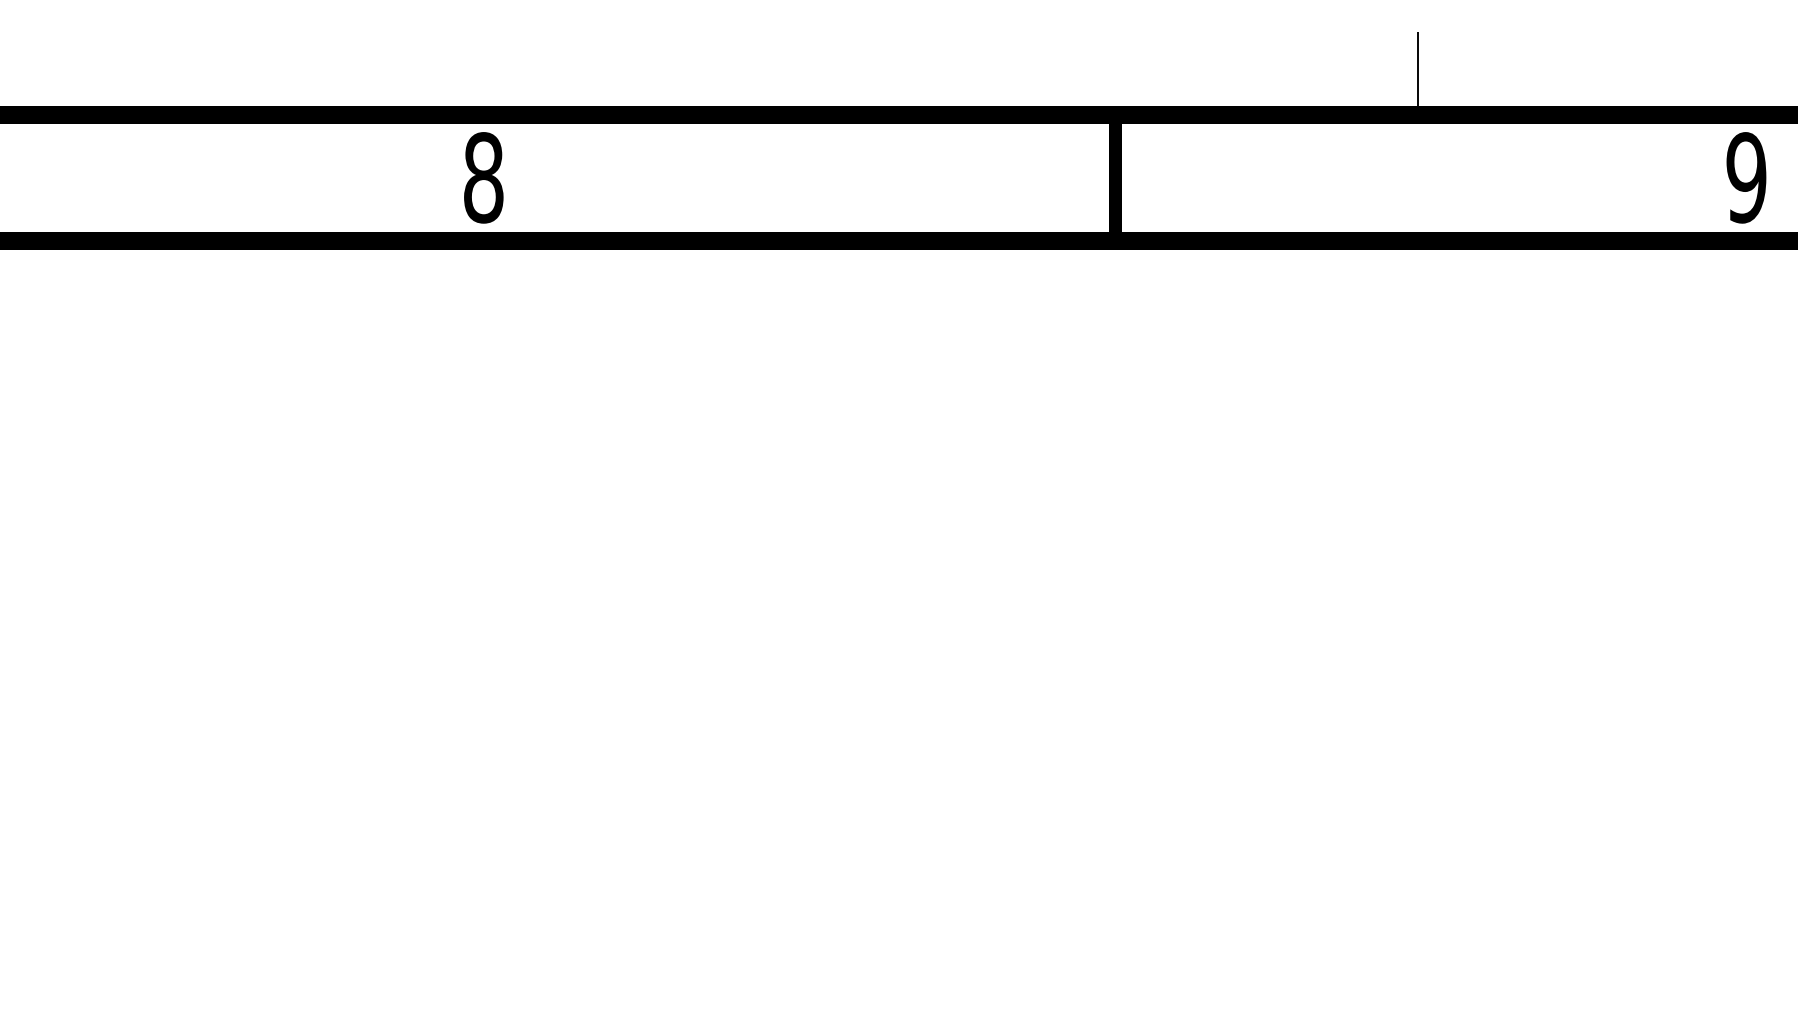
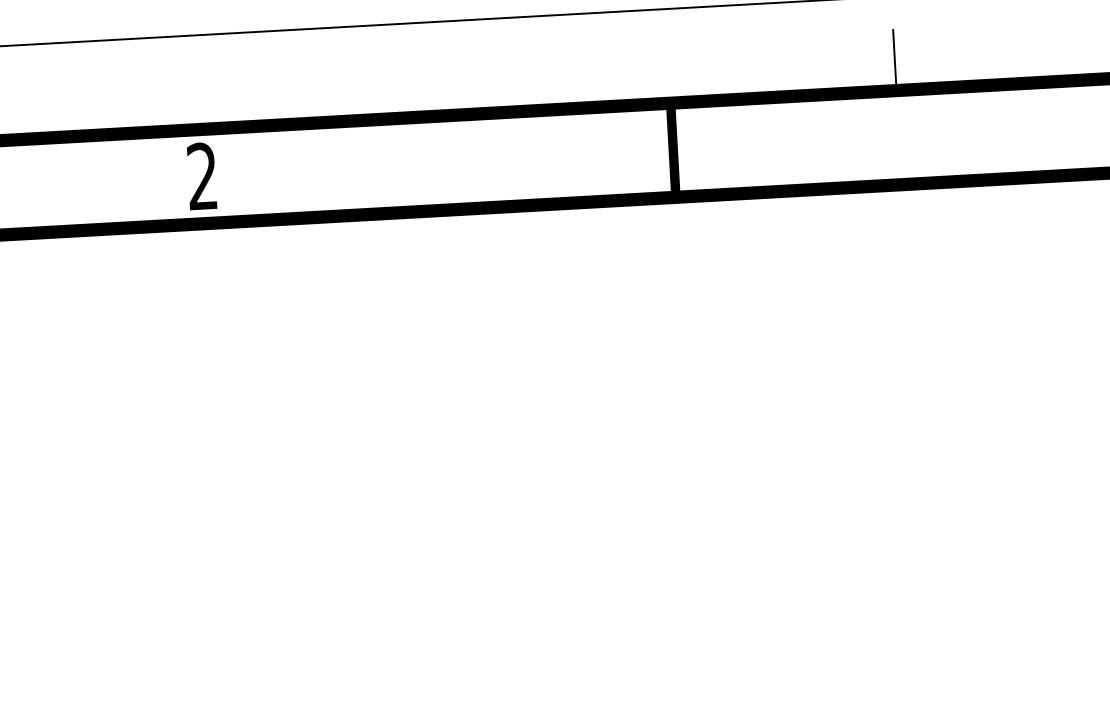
text: (483, 177) -> (202, 176), 8 -> 2

